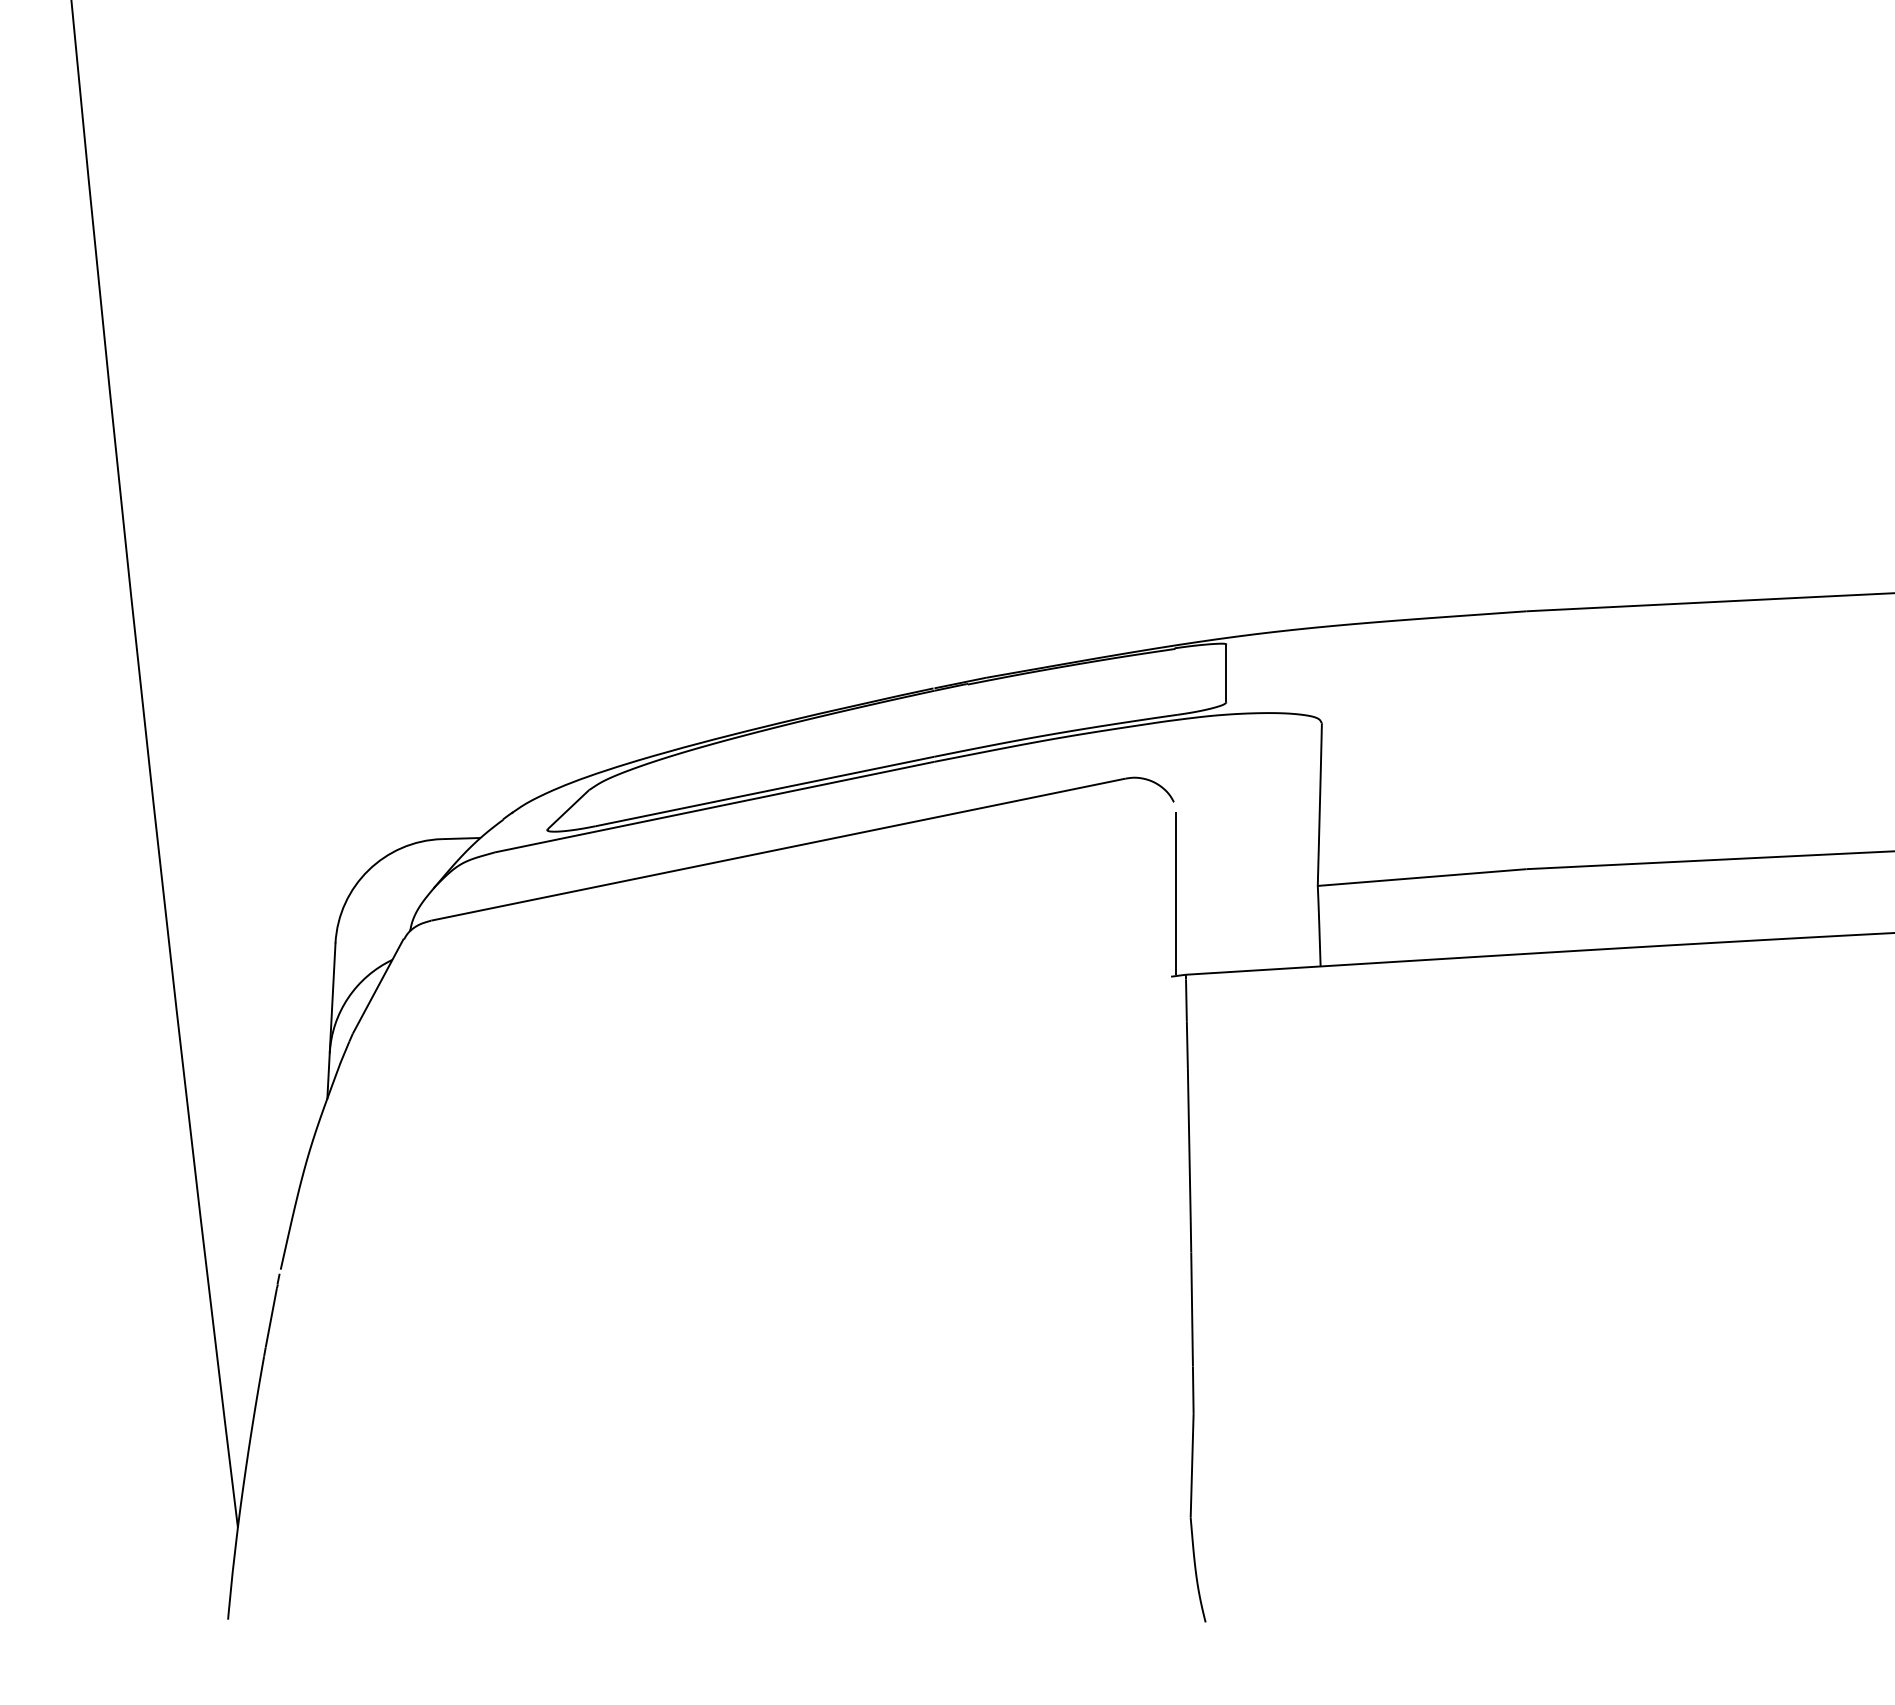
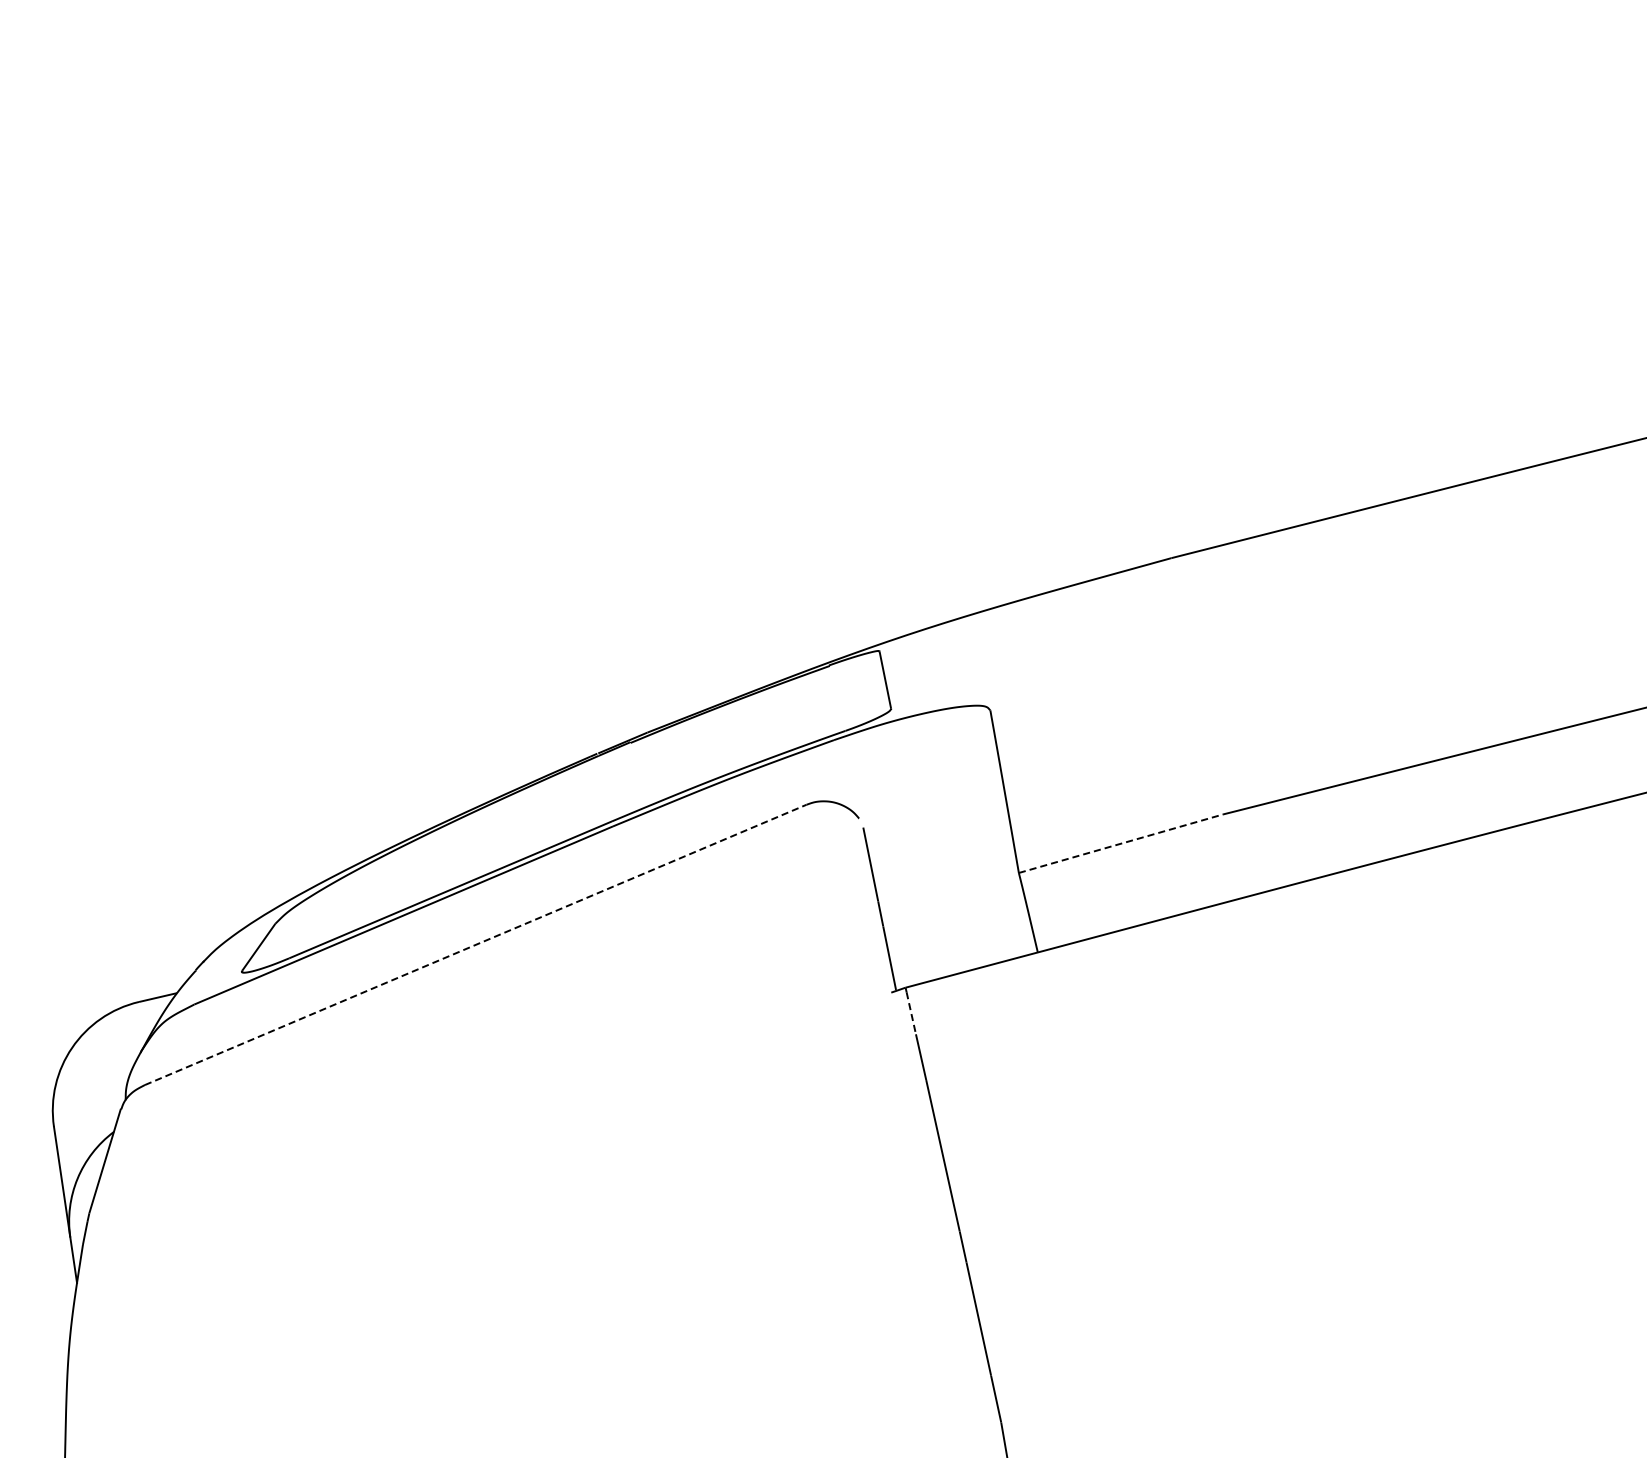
line: (779, 849) -> (476, 944), solid -> dashed
line: (1422, 877) -> (1121, 843), solid -> dashed
line: (1186, 1001) -> (911, 1014), solid -> dashed

